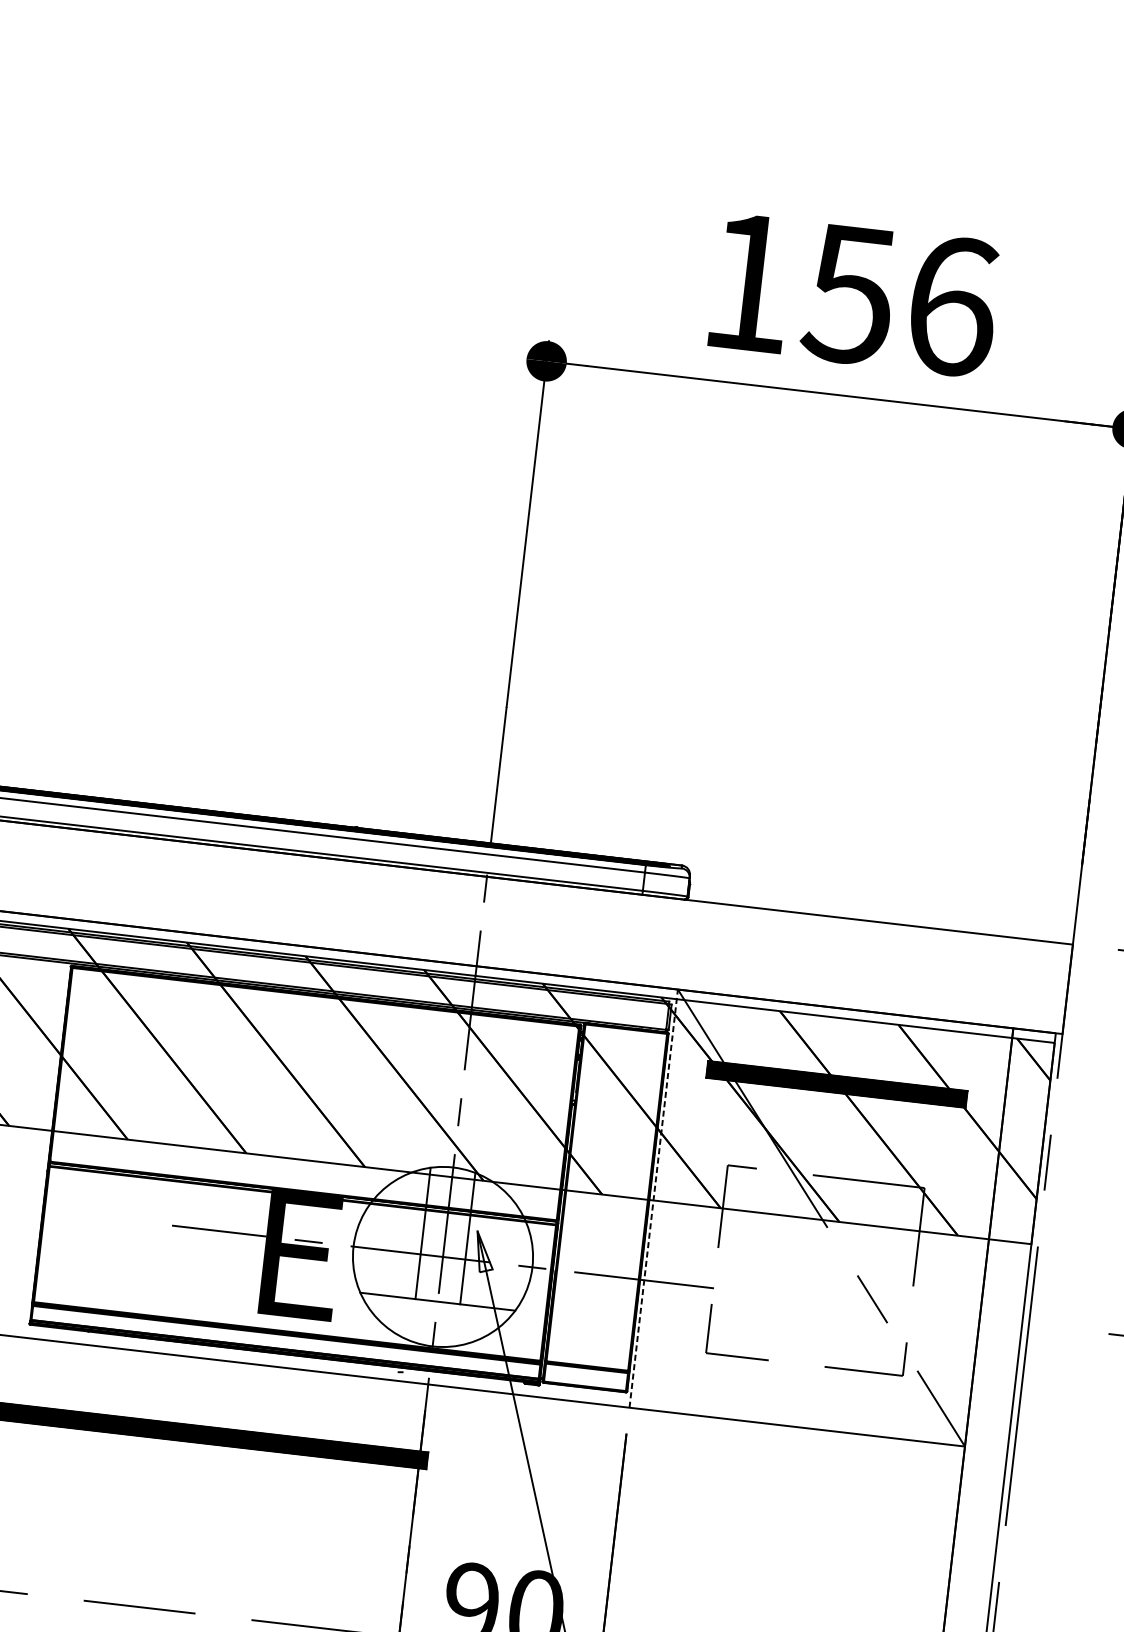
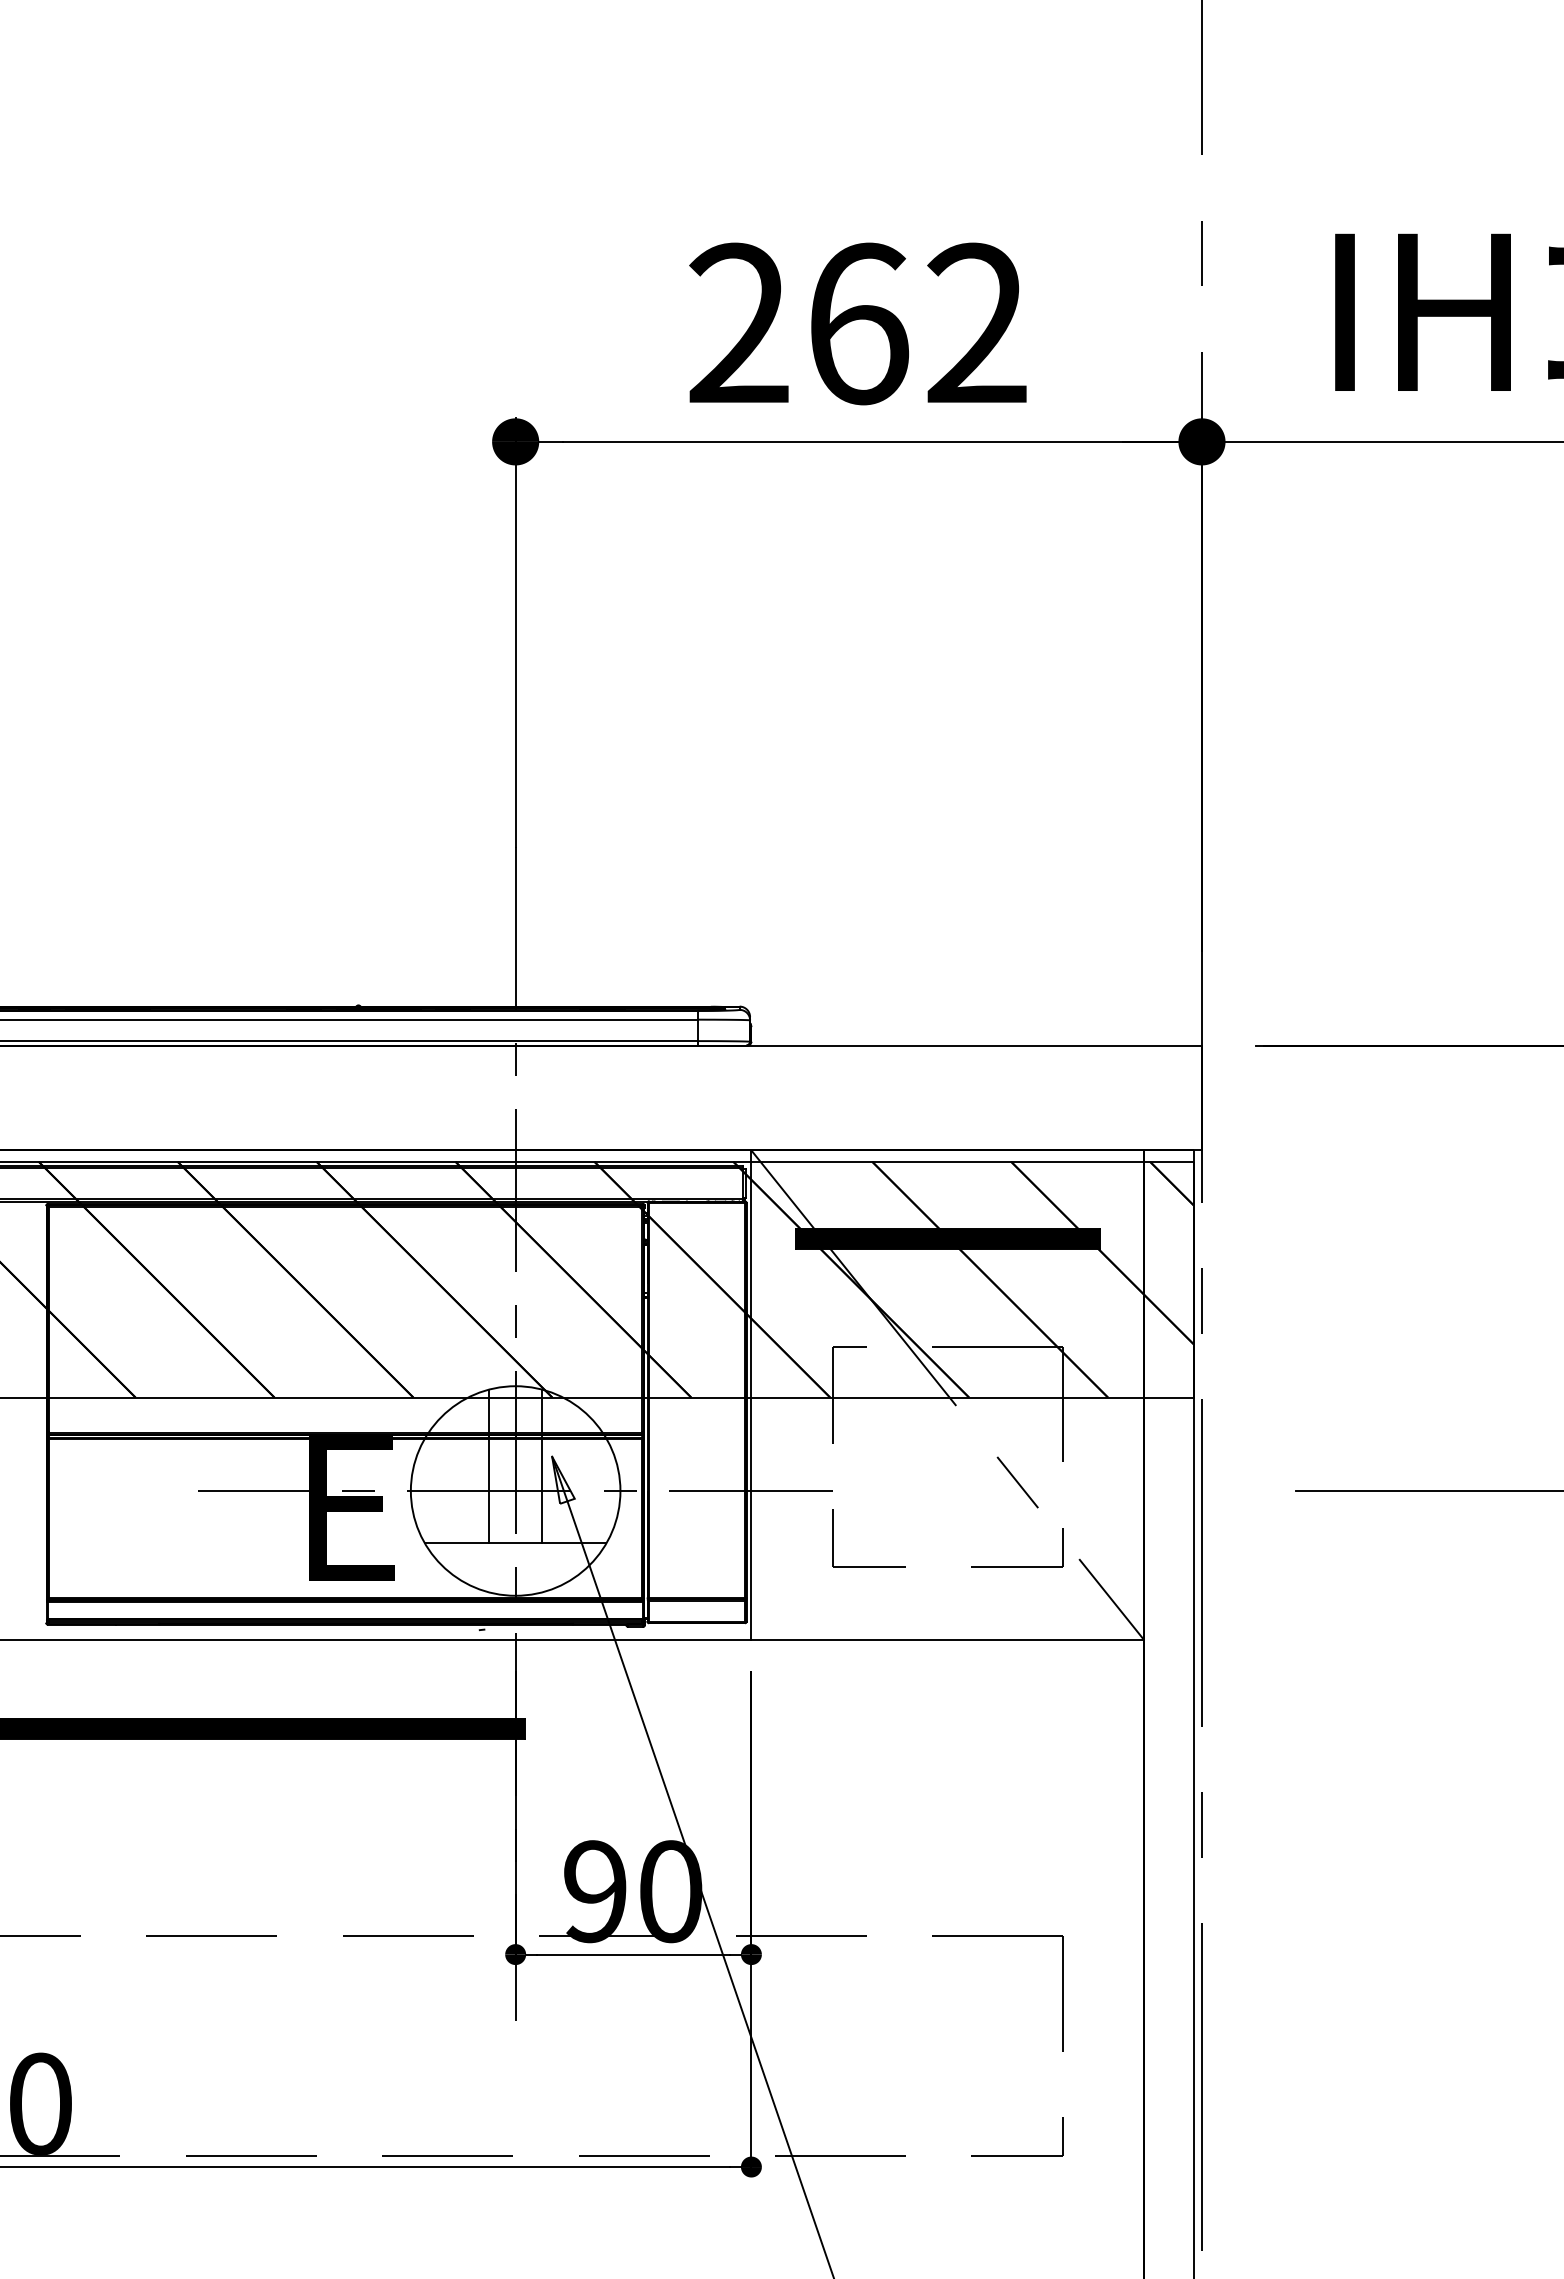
text: (851, 294) -> (858, 323), 156 -> 262
line: (653, 1198) -> (751, 1395), dashed -> solid

